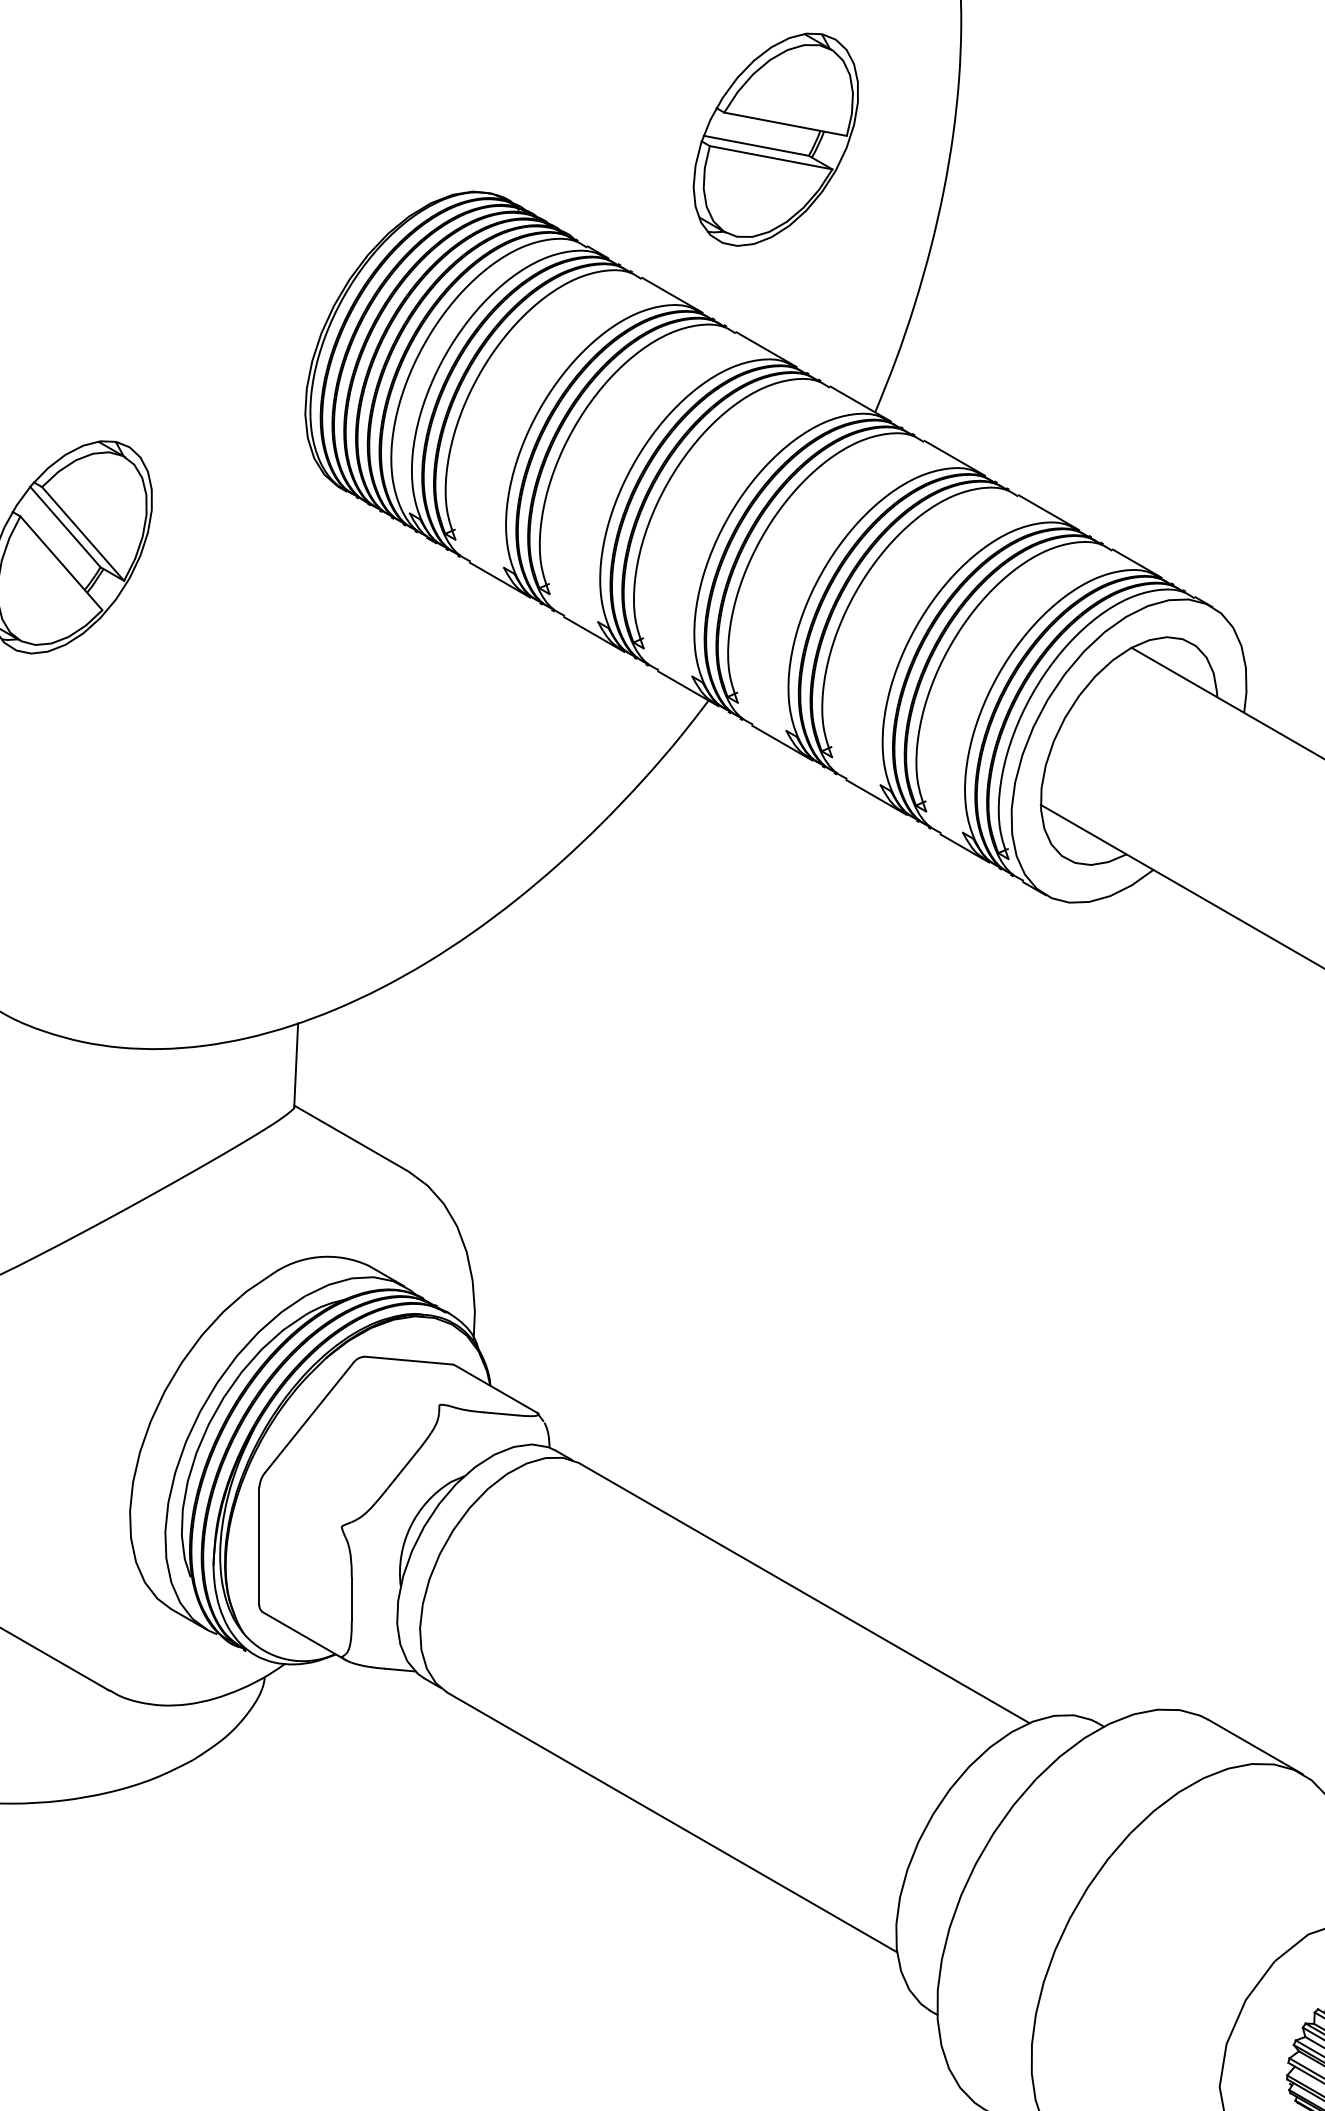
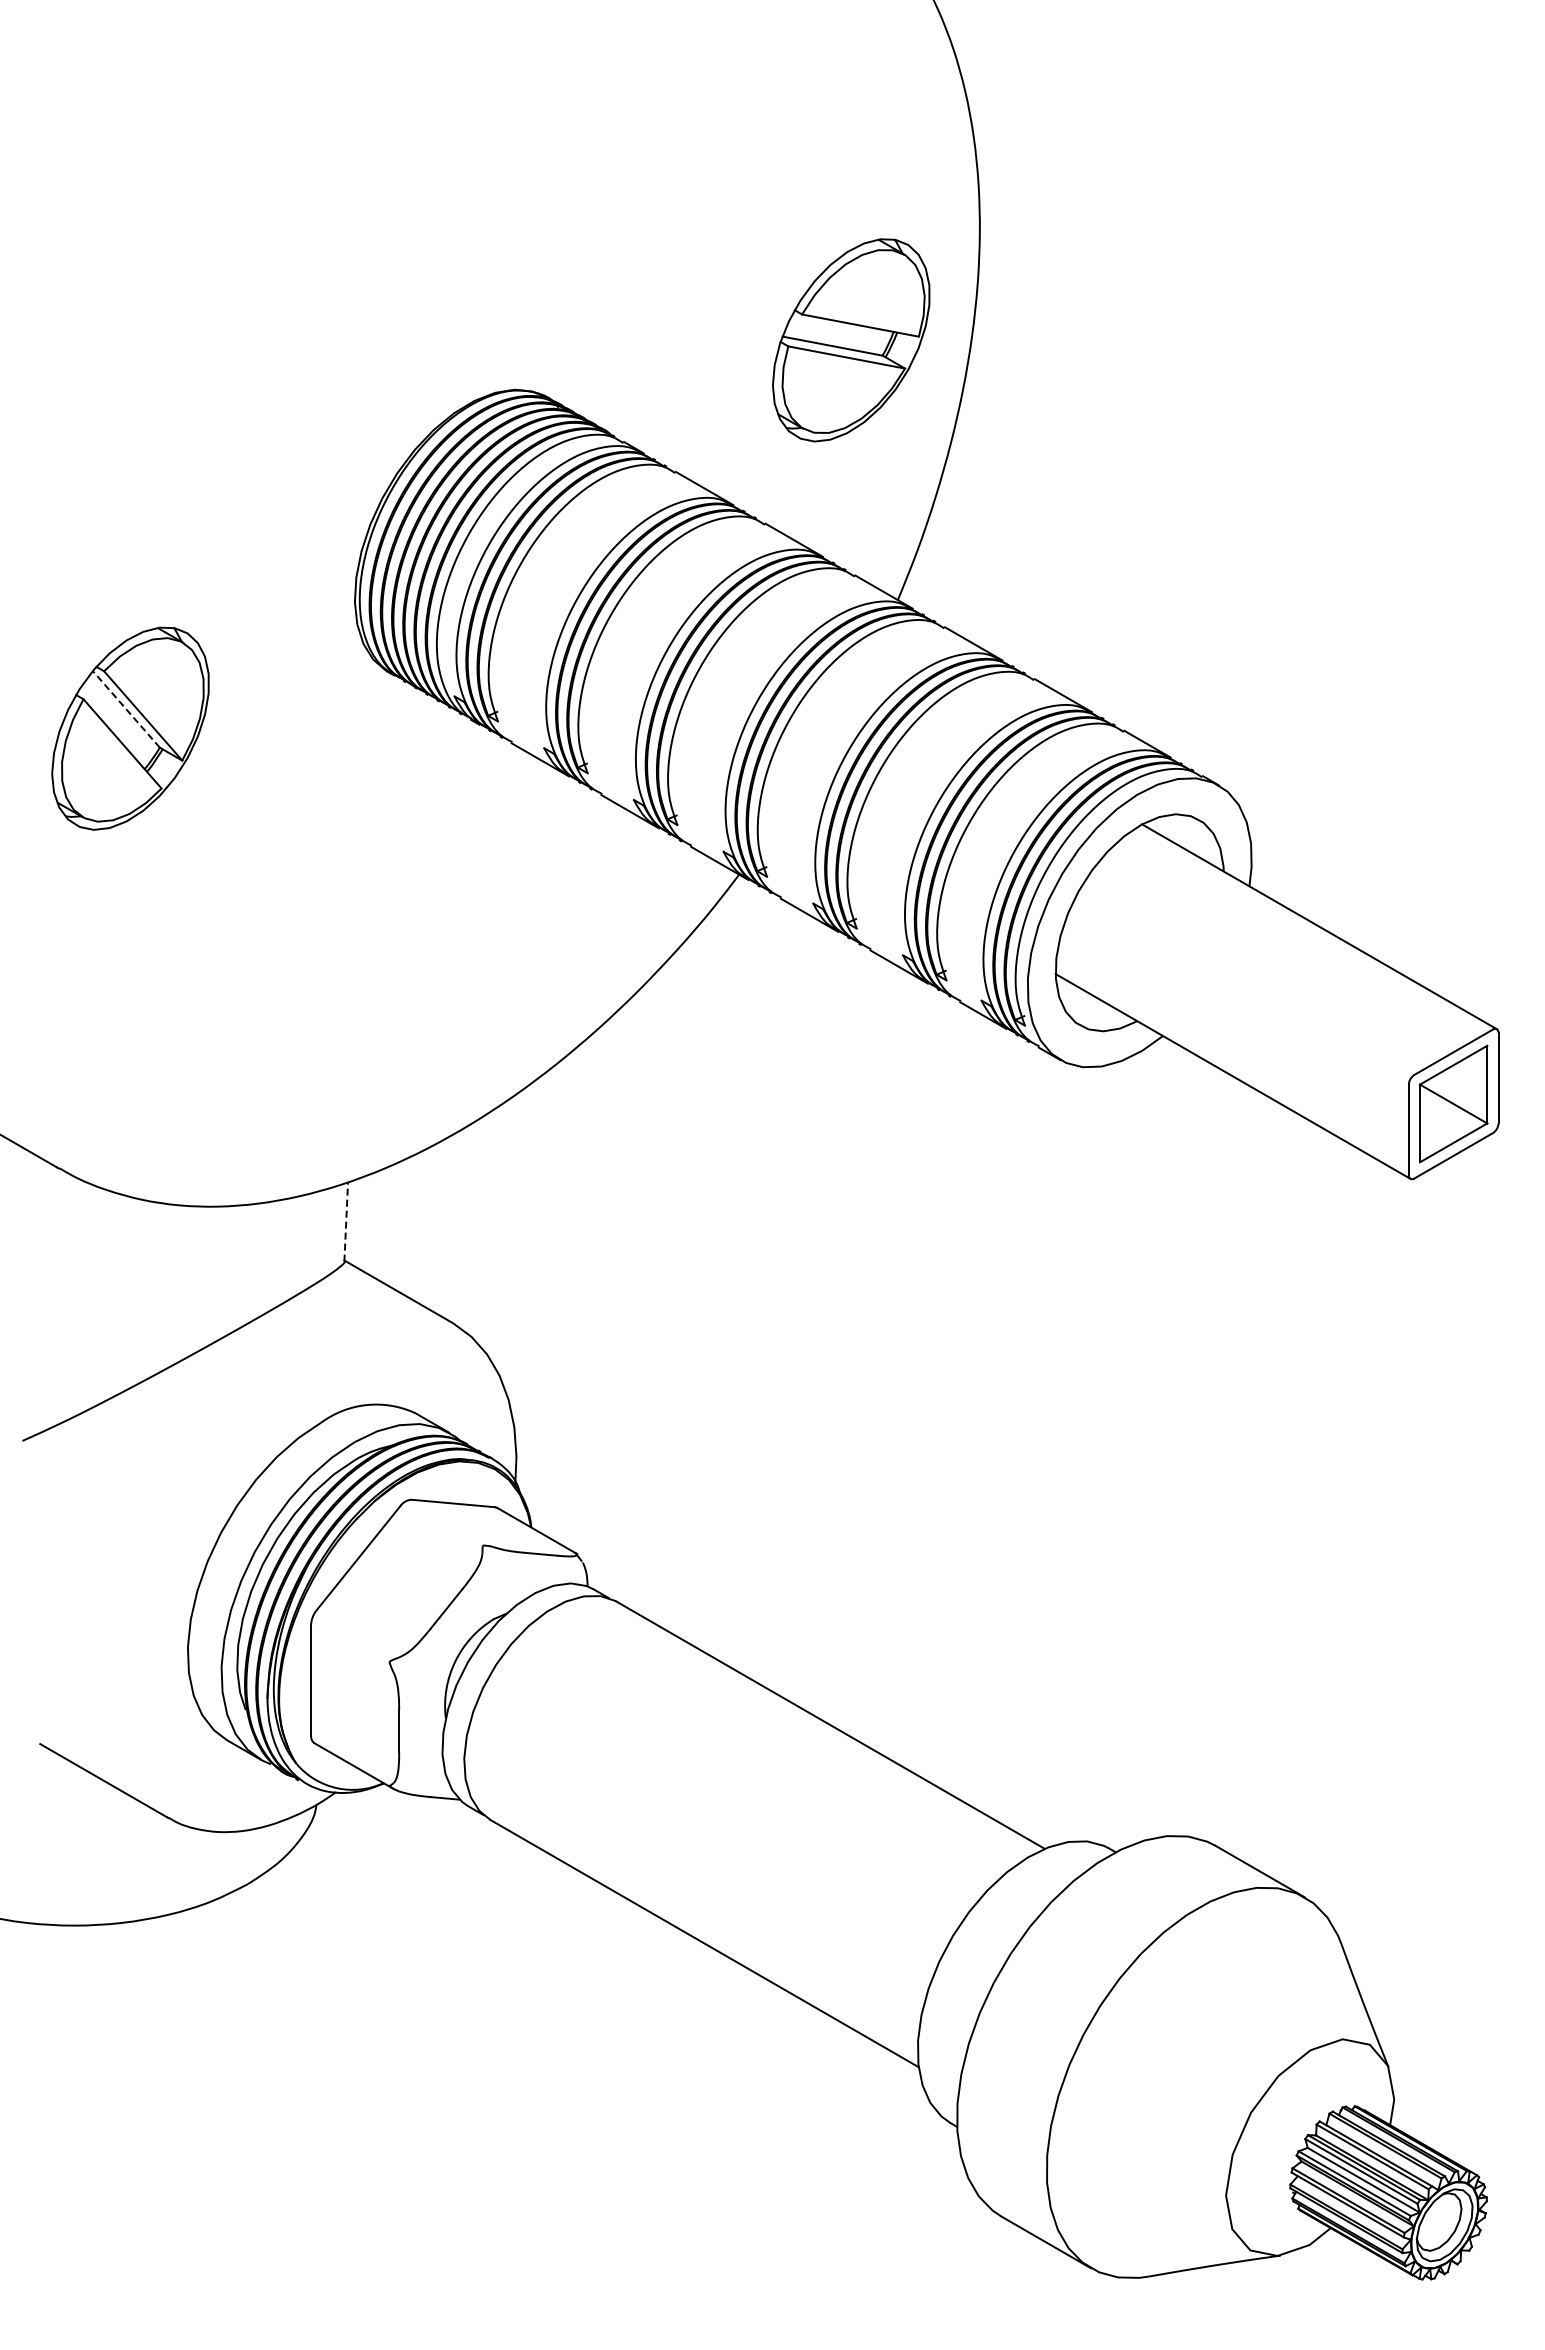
part: (776, 139) -> (851, 340), moved
line: (65, 527) -> (126, 709), solid -> dashed
line: (296, 1064) -> (346, 1221), solid -> dashed

